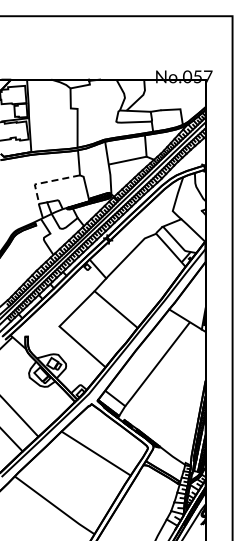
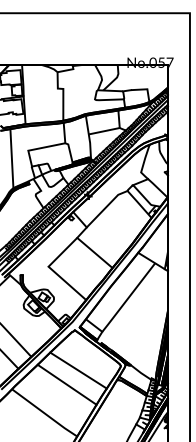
line: (47, 181) -> (38, 148), dashed -> solid
line: (14, 194) -> (11, 158), added
line: (82, 470) -> (67, 384), added

